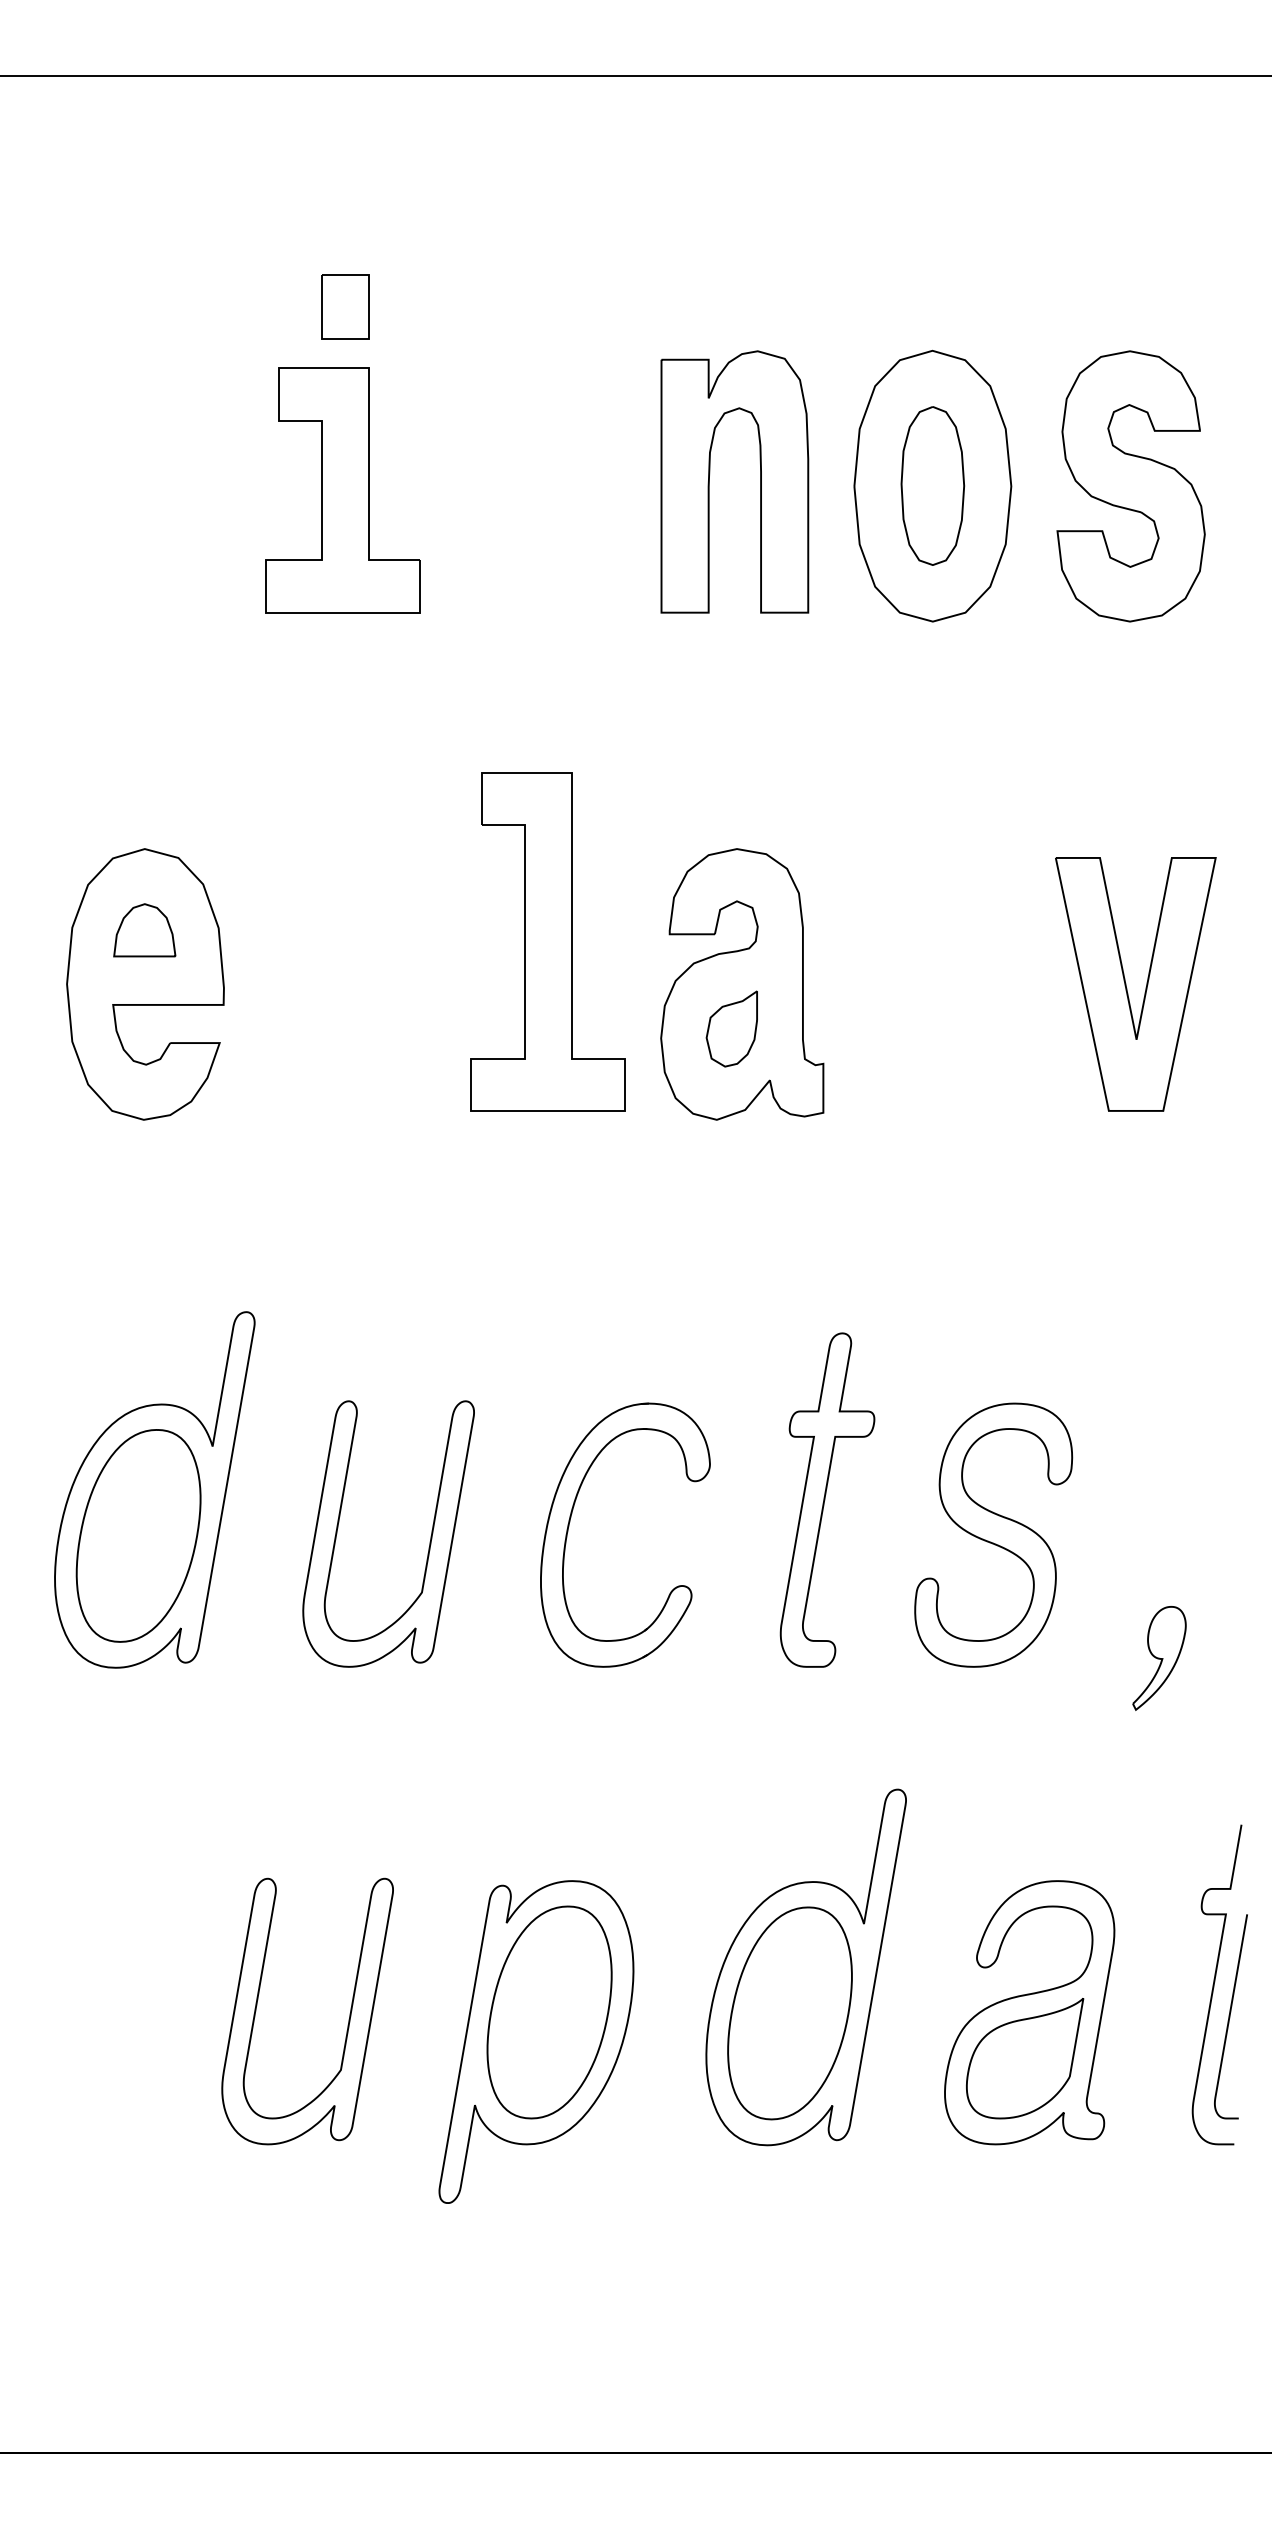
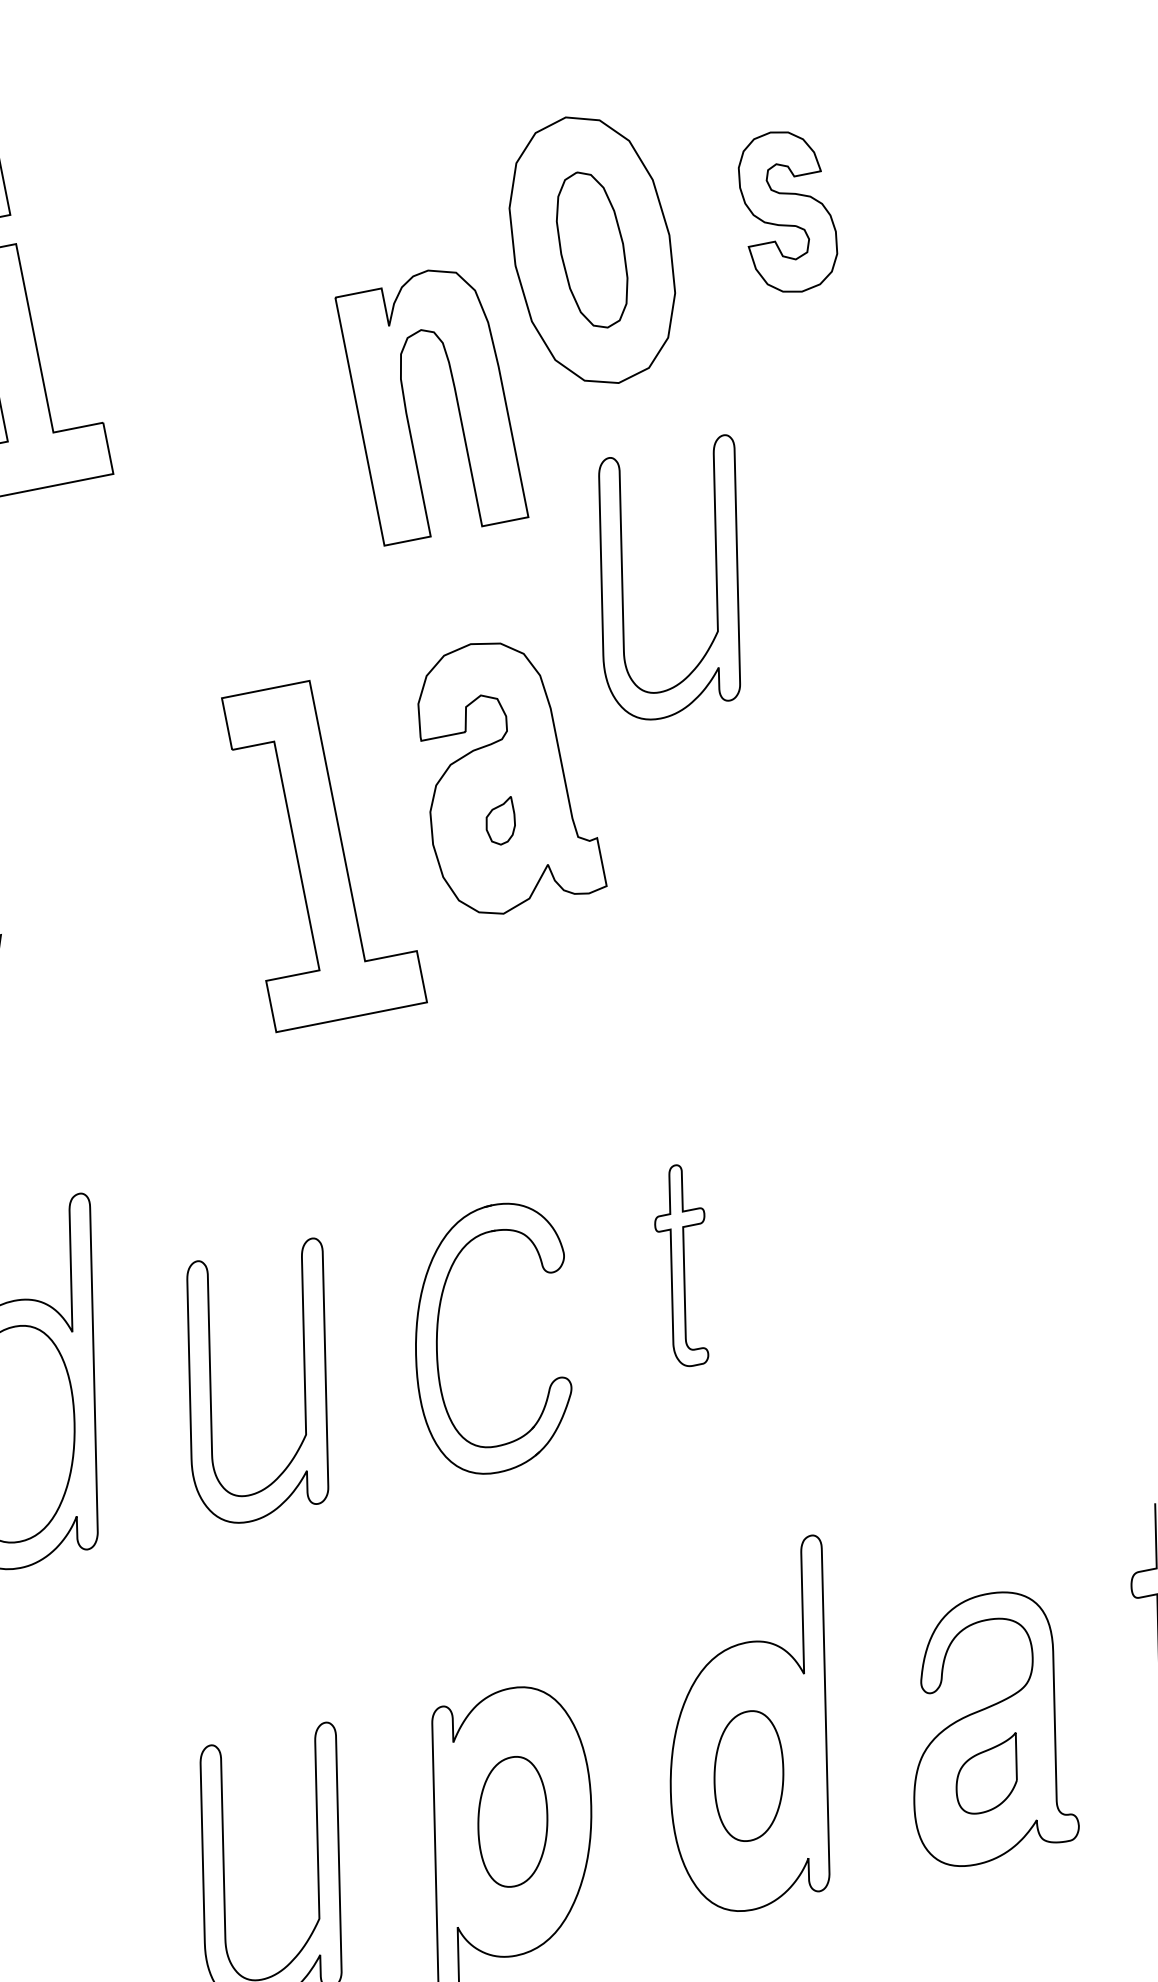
part: (709, 481) -> (406, 407), moved
part: (1130, 486) -> (786, 212), size x0.6
part: (989, 833) -> (715, 579), added
part: (547, 941) -> (318, 851), moved
part: (1127, 988) -> (880, 705), removed
part: (731, 1028) -> (500, 821), size x0.6
part: (827, 1499) -> (685, 1264), size x0.6
part: (993, 1534) -> (855, 1266), removed
part: (1159, 1658) -> (1042, 1356), removed
part: (549, 2012) -> (512, 1821), size x0.6
part: (789, 2013) -> (748, 1776), size x0.6
part: (1025, 2058) -> (988, 1774), size x0.6

